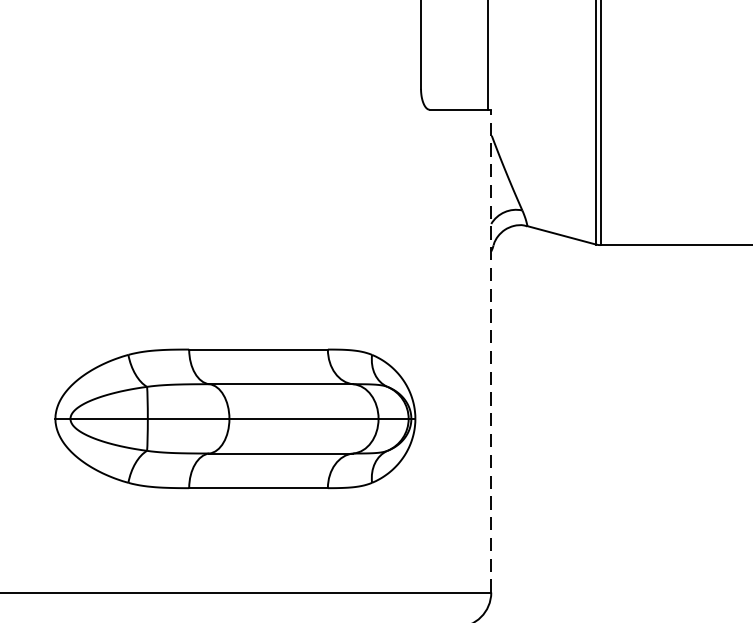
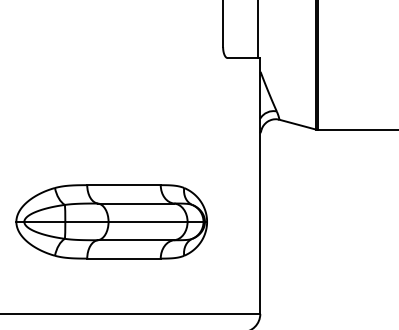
line: (491, 352) -> (260, 186), dashed -> solid
part: (234, 418) -> (111, 221), moved

